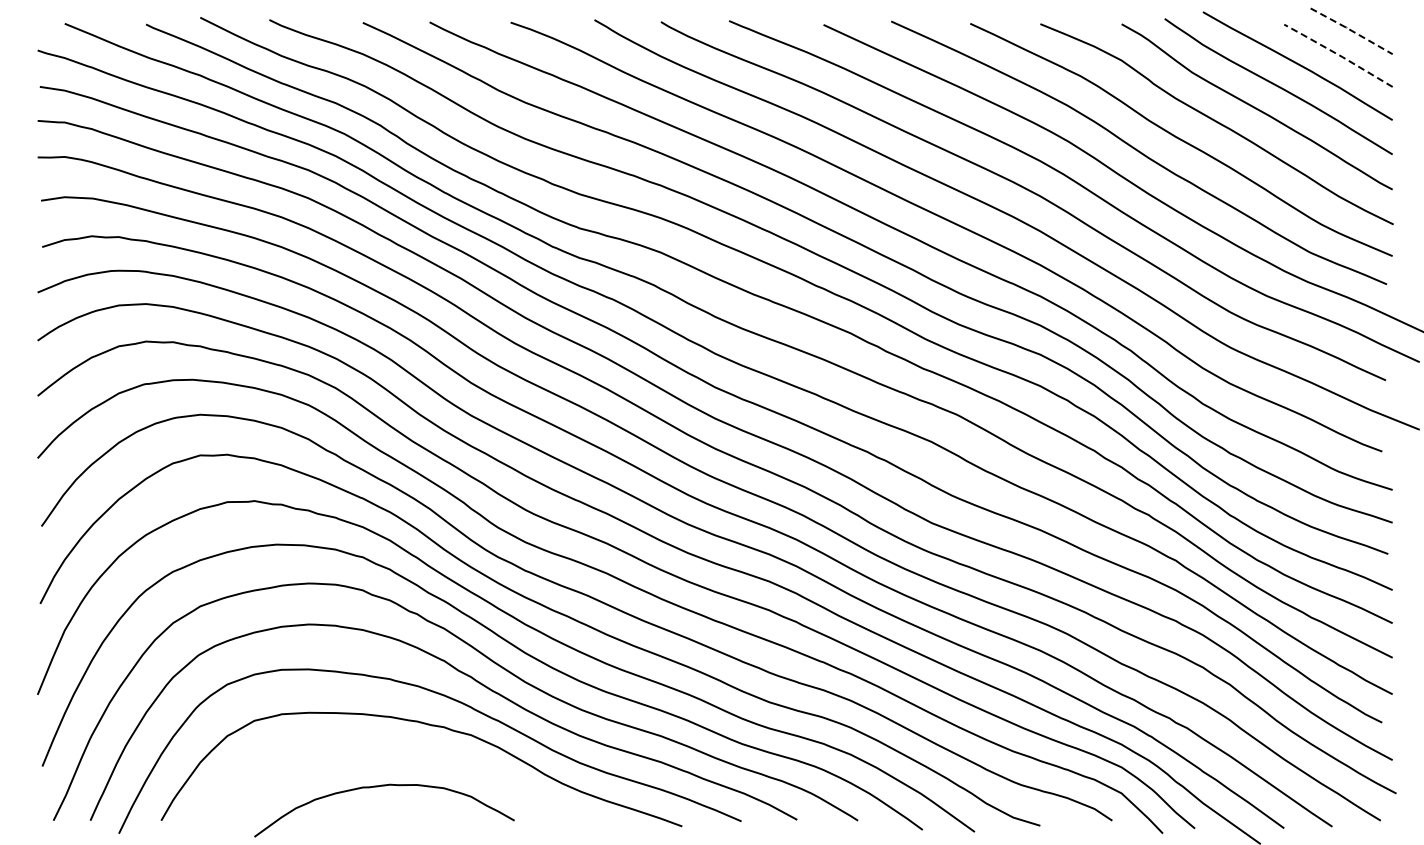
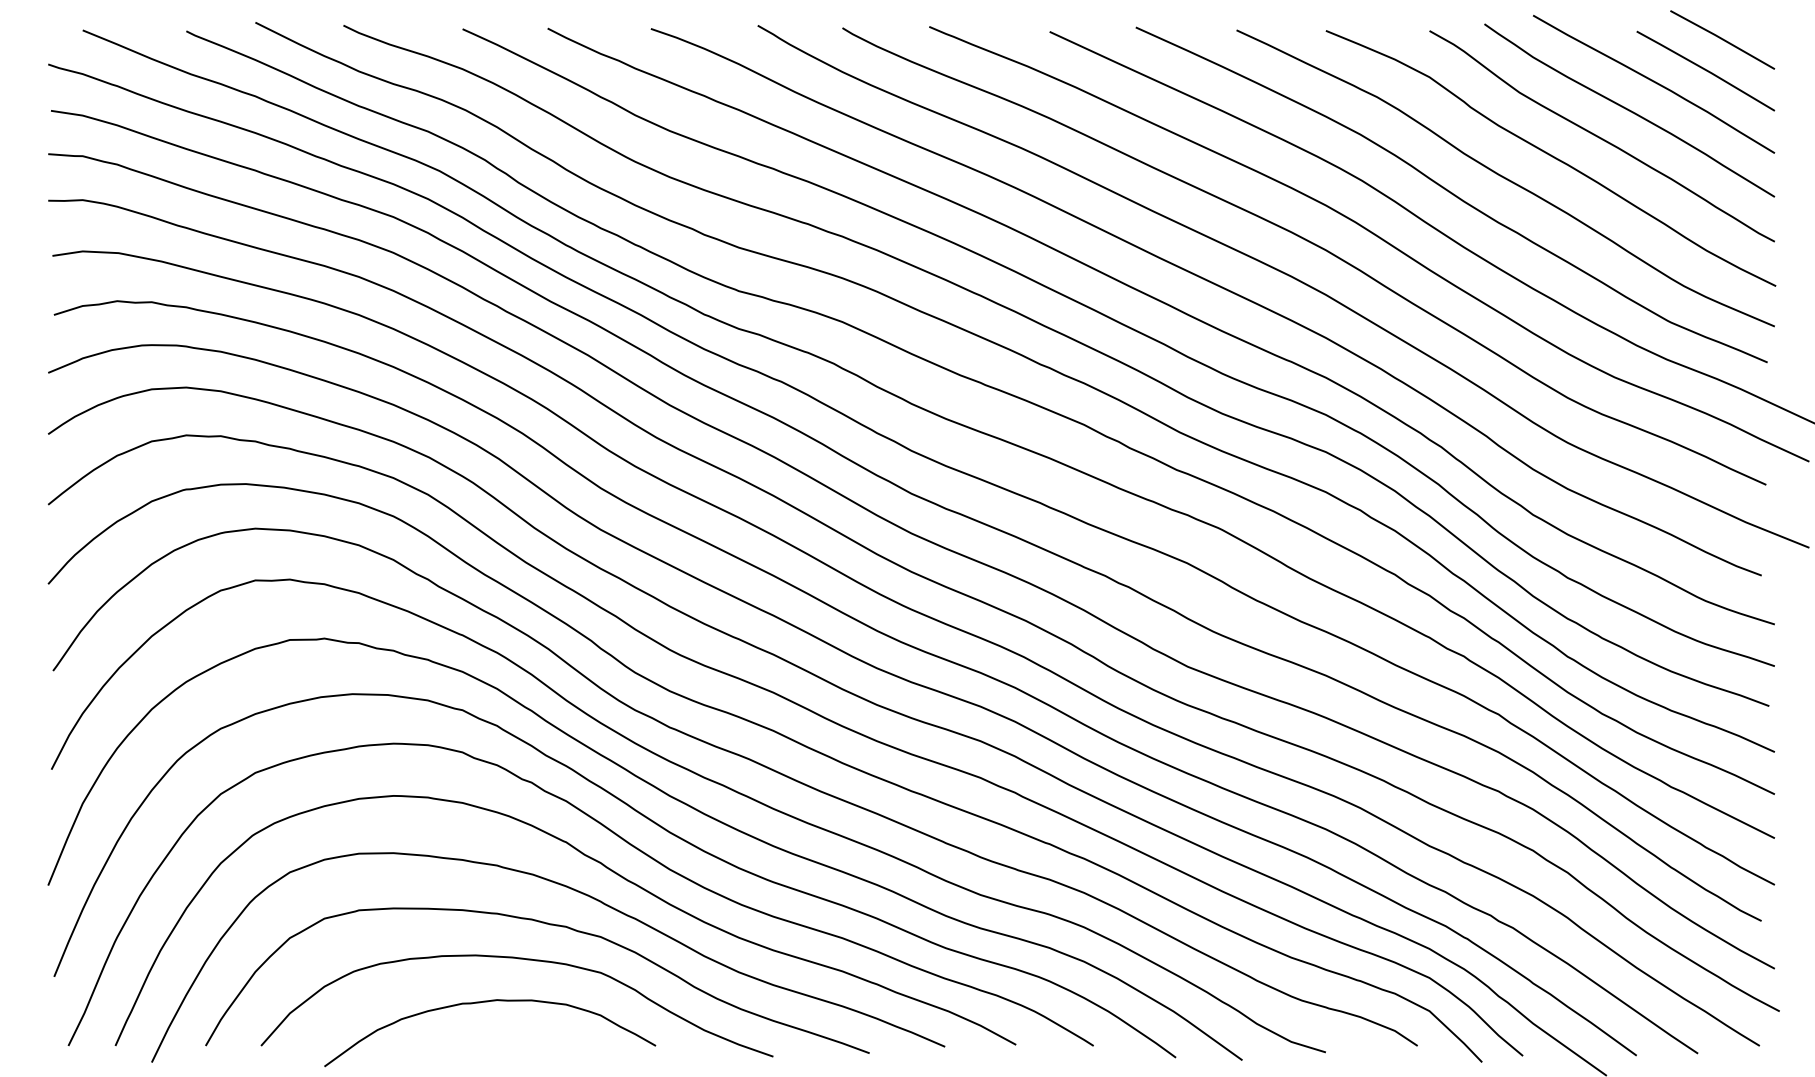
line: (1351, 30) -> (1722, 38), dashed -> solid
line: (1338, 54) -> (1705, 69), dashed -> solid
curve: (409, 753) -> (522, 960), added

